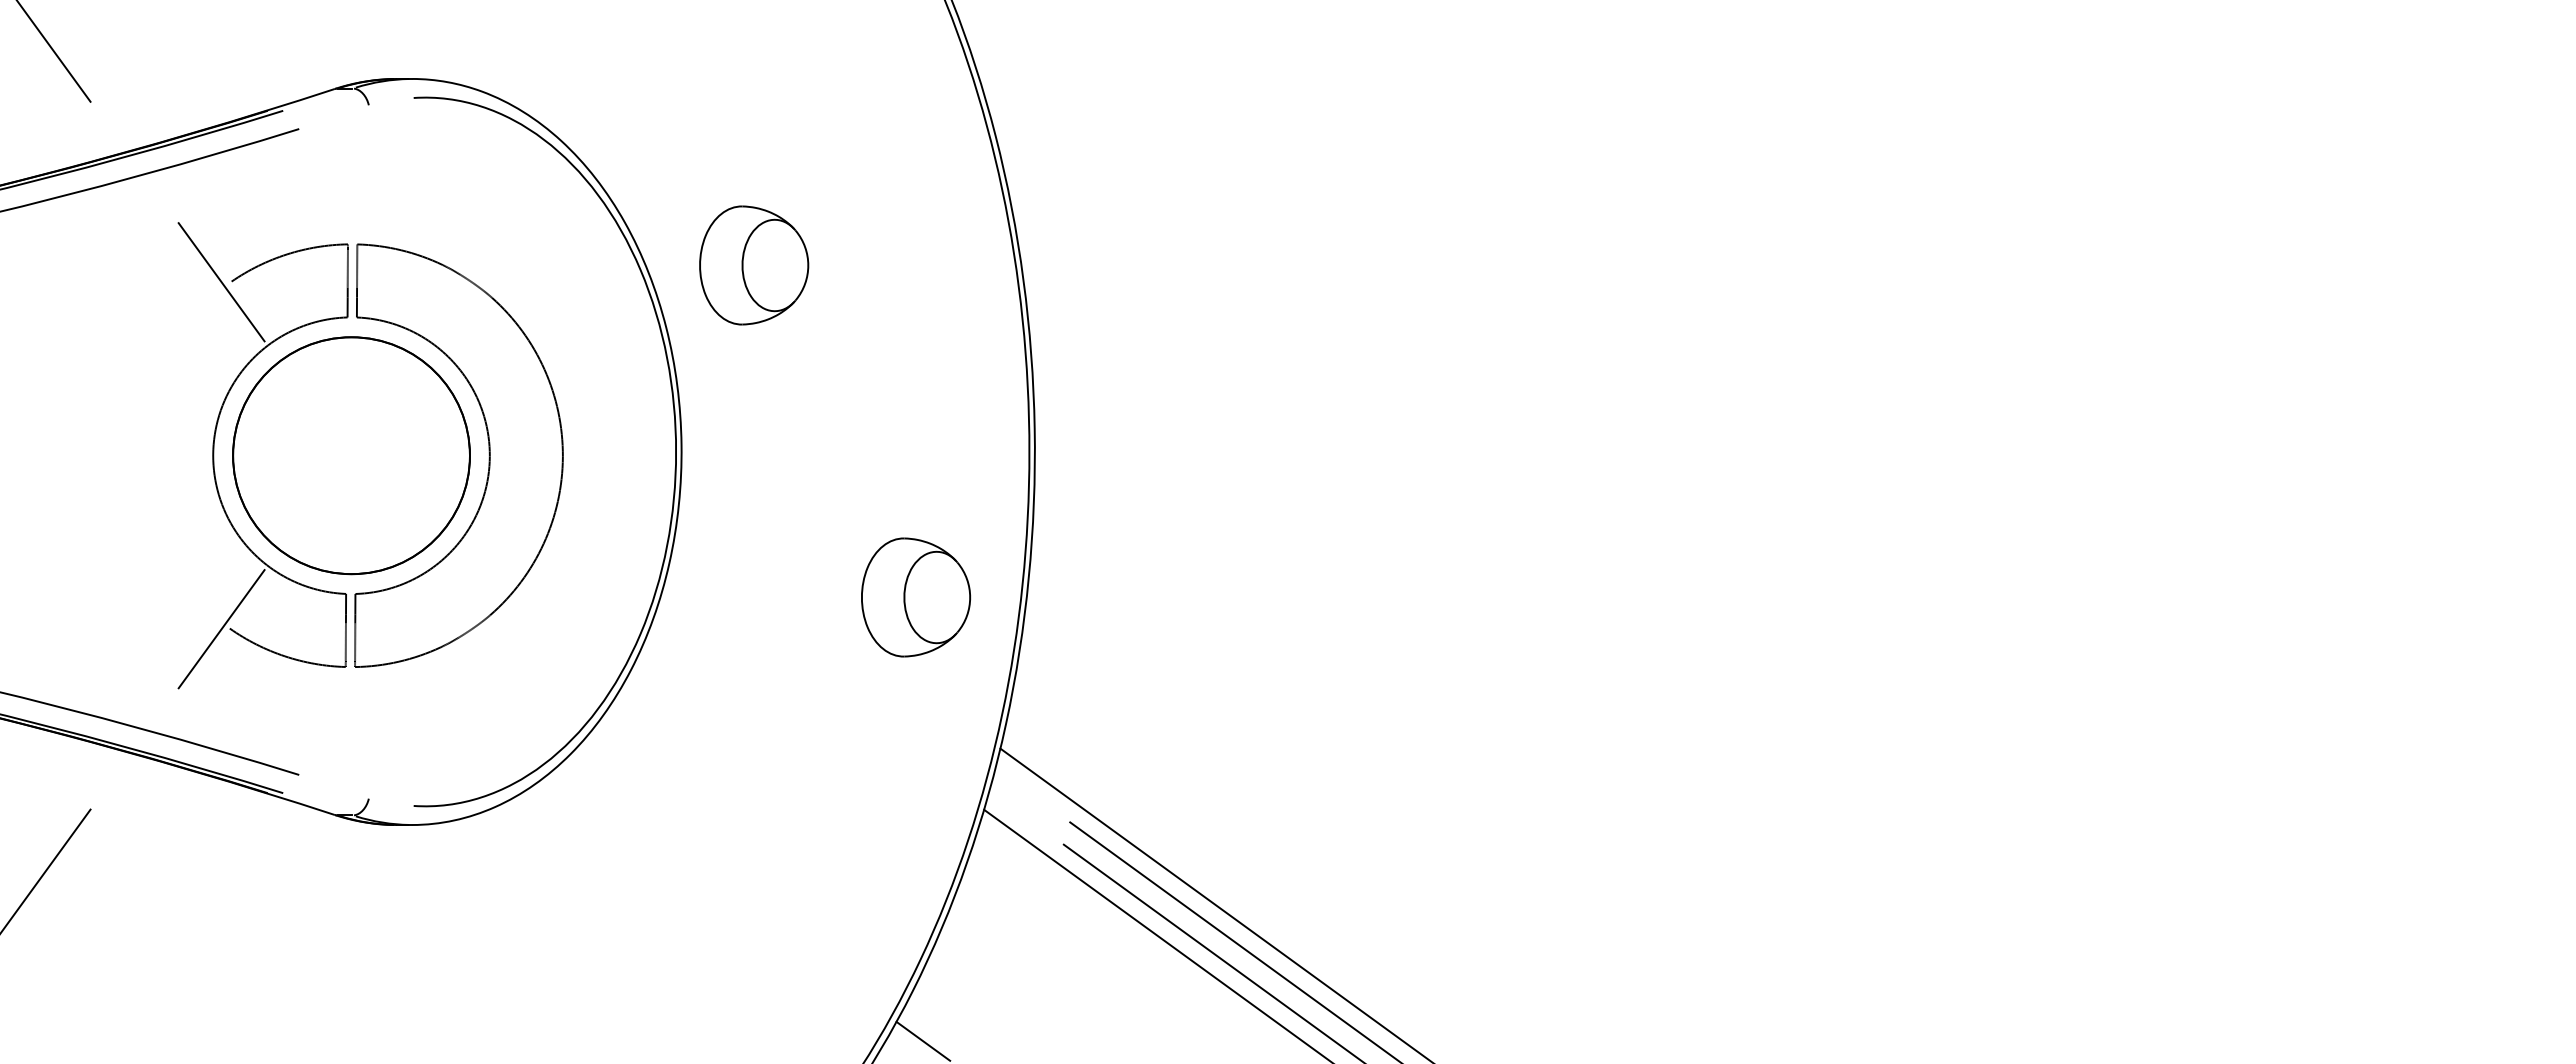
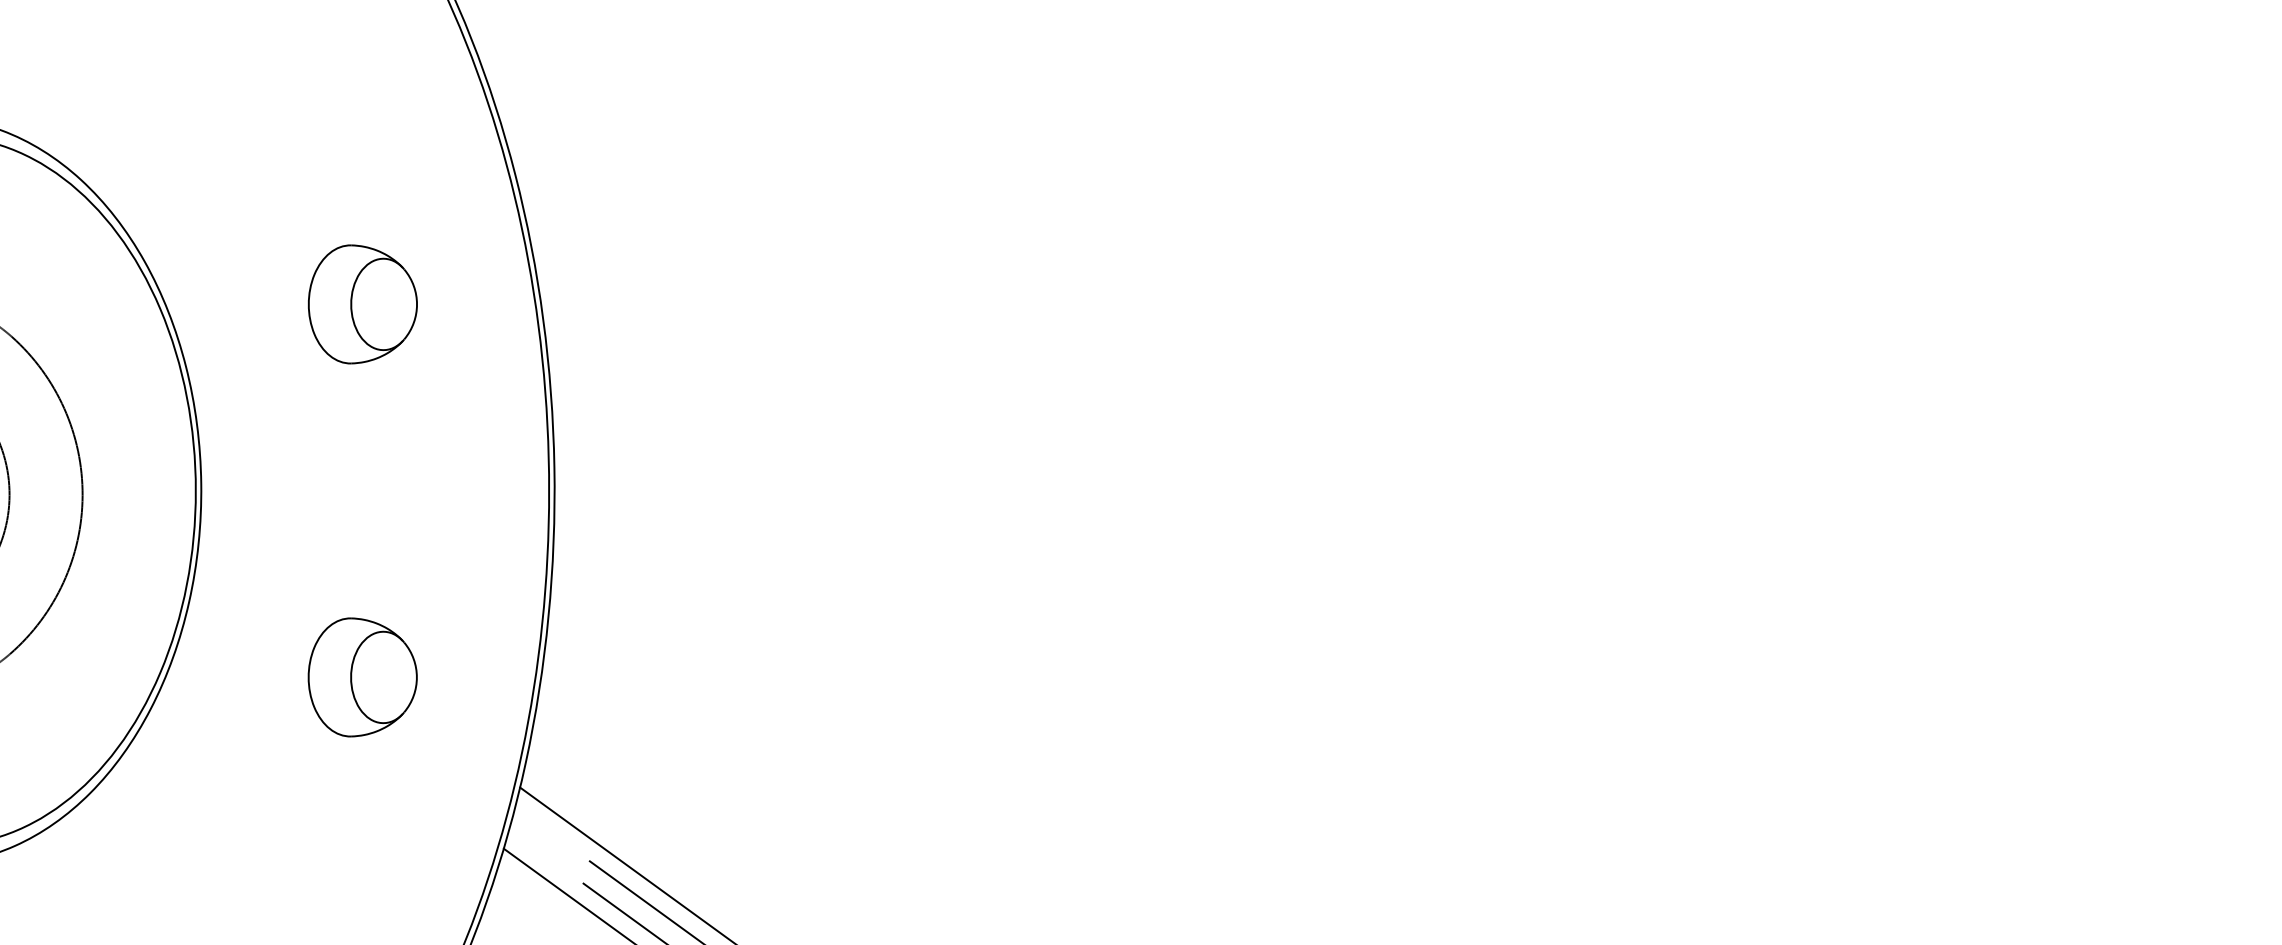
part: (754, 265) -> (363, 304), moved
part: (915, 597) -> (362, 677), moved

